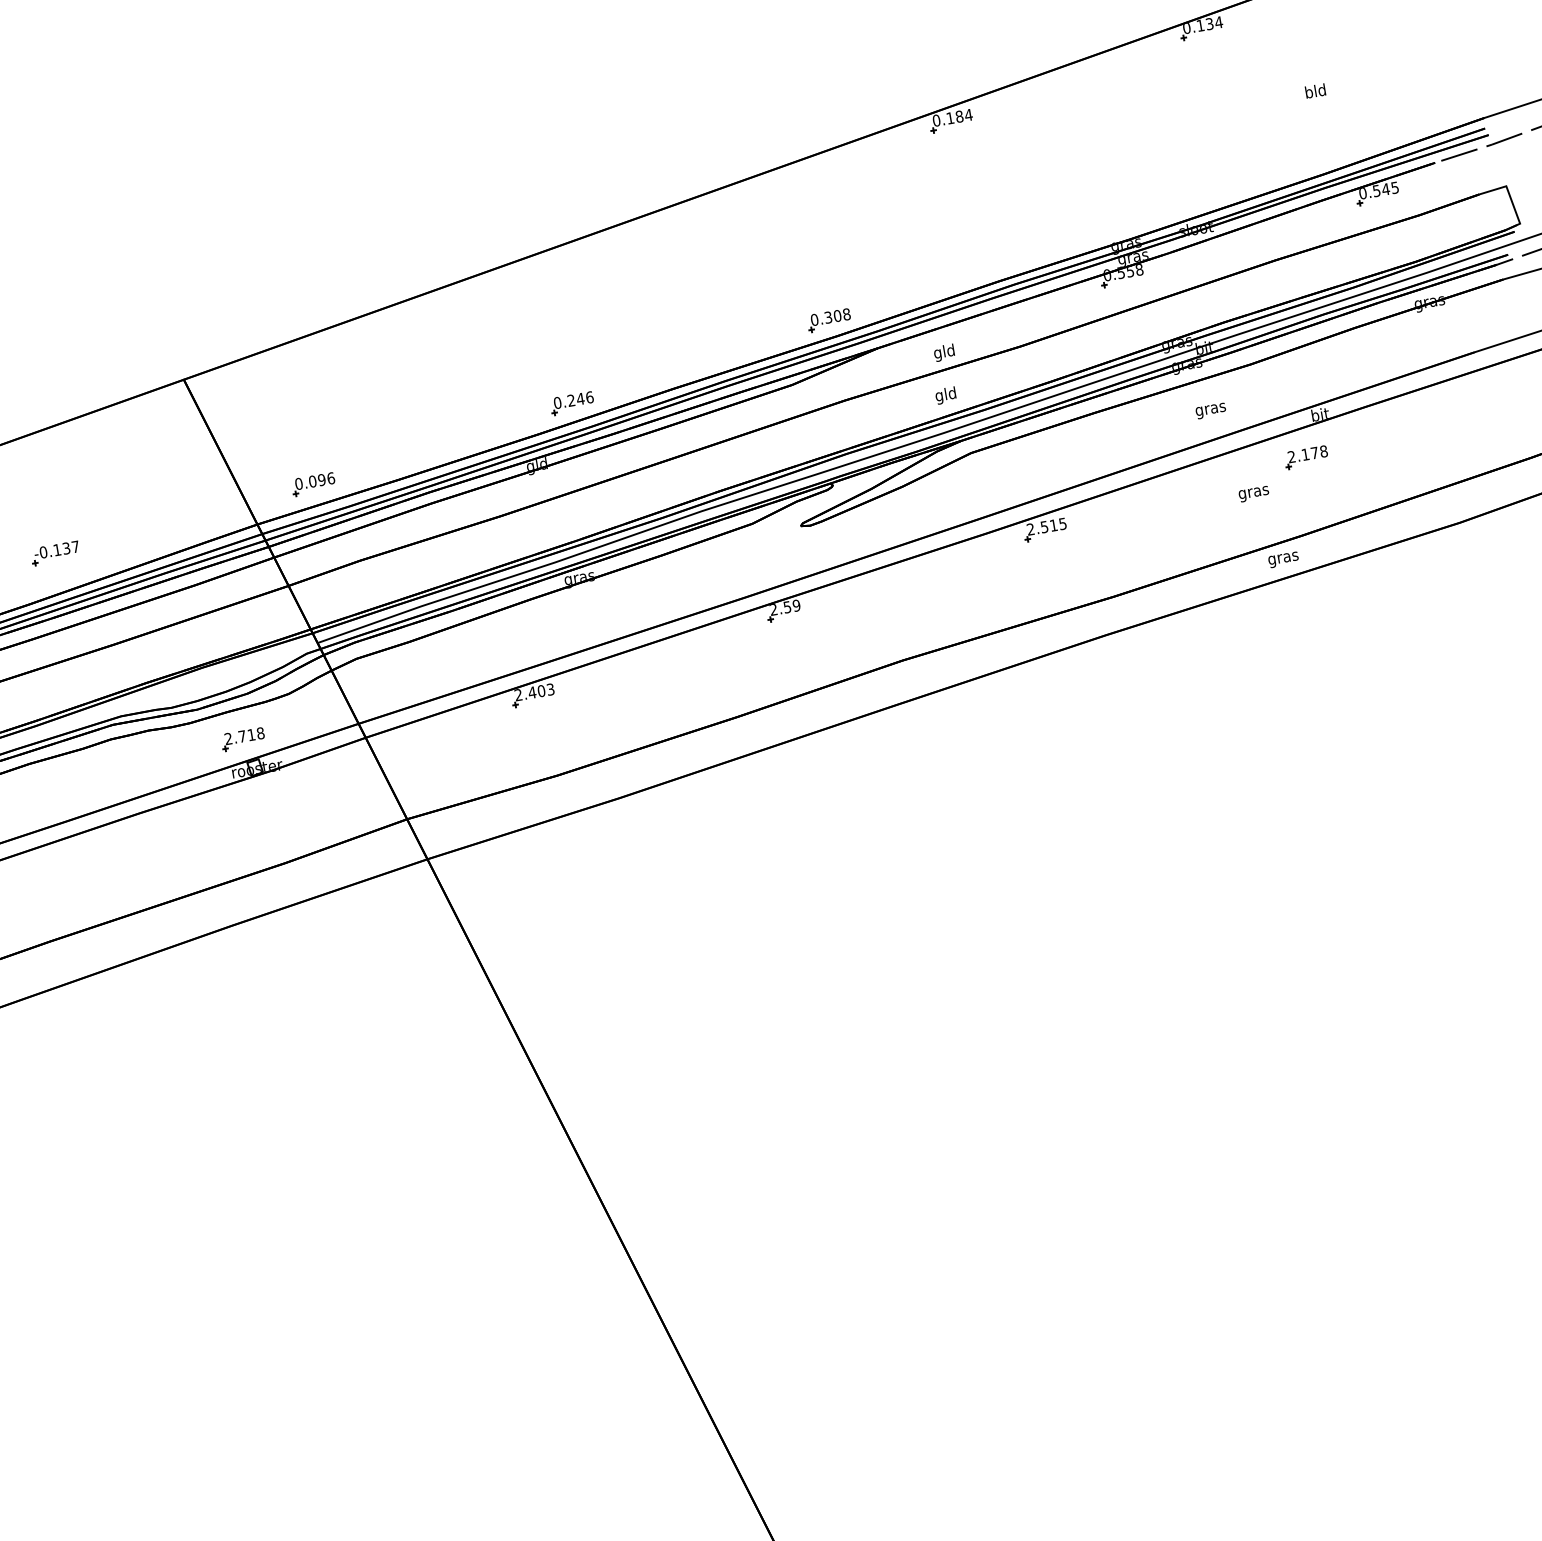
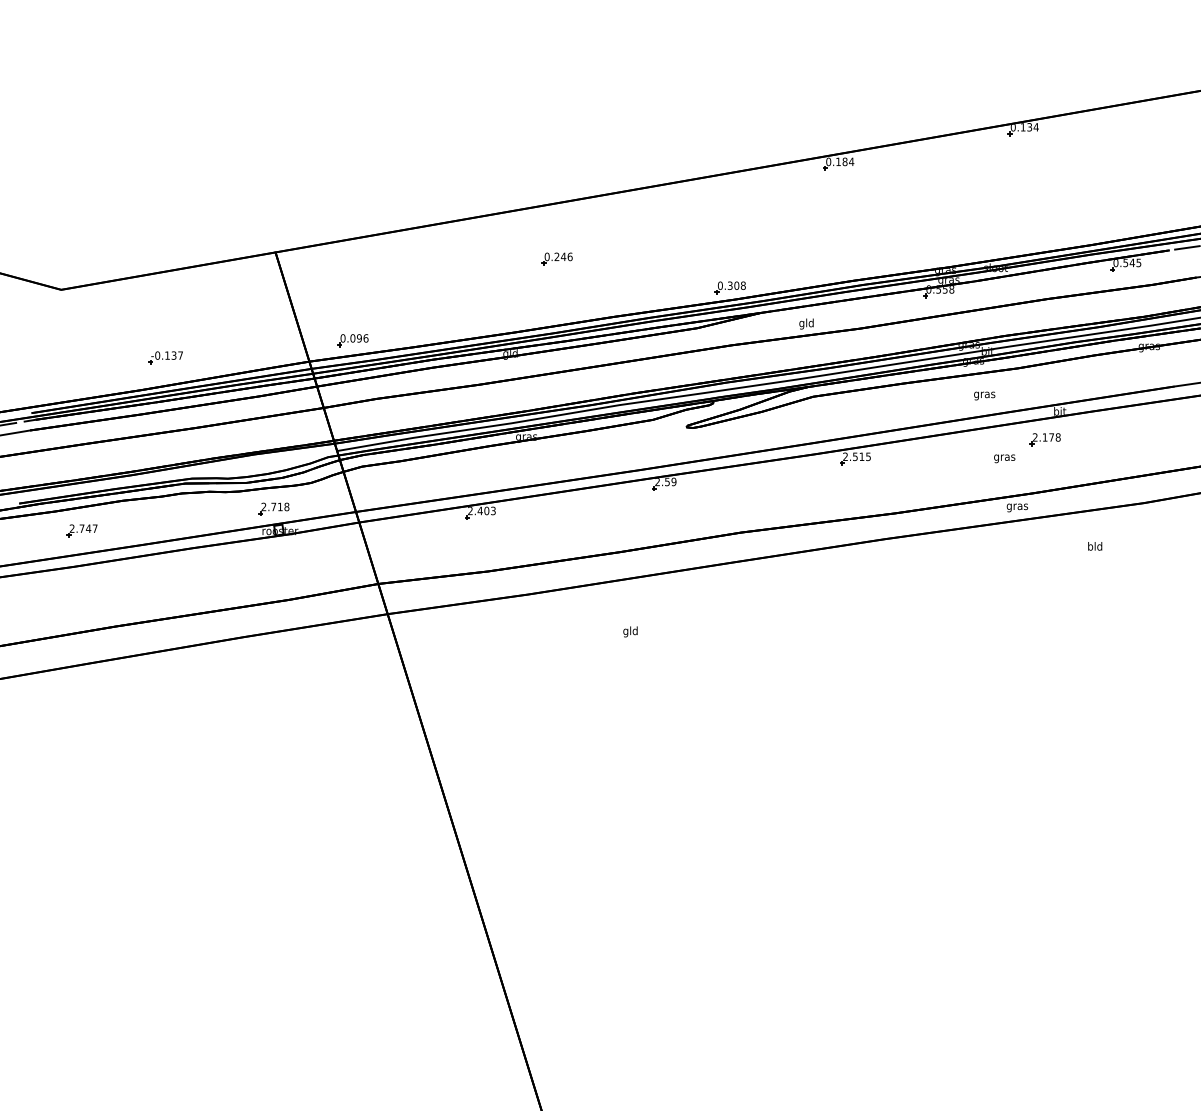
text: (1316, 91) -> (1095, 546), moved
text: (945, 395) -> (630, 631), moved
part: (571, 402) -> (556, 258), moved

